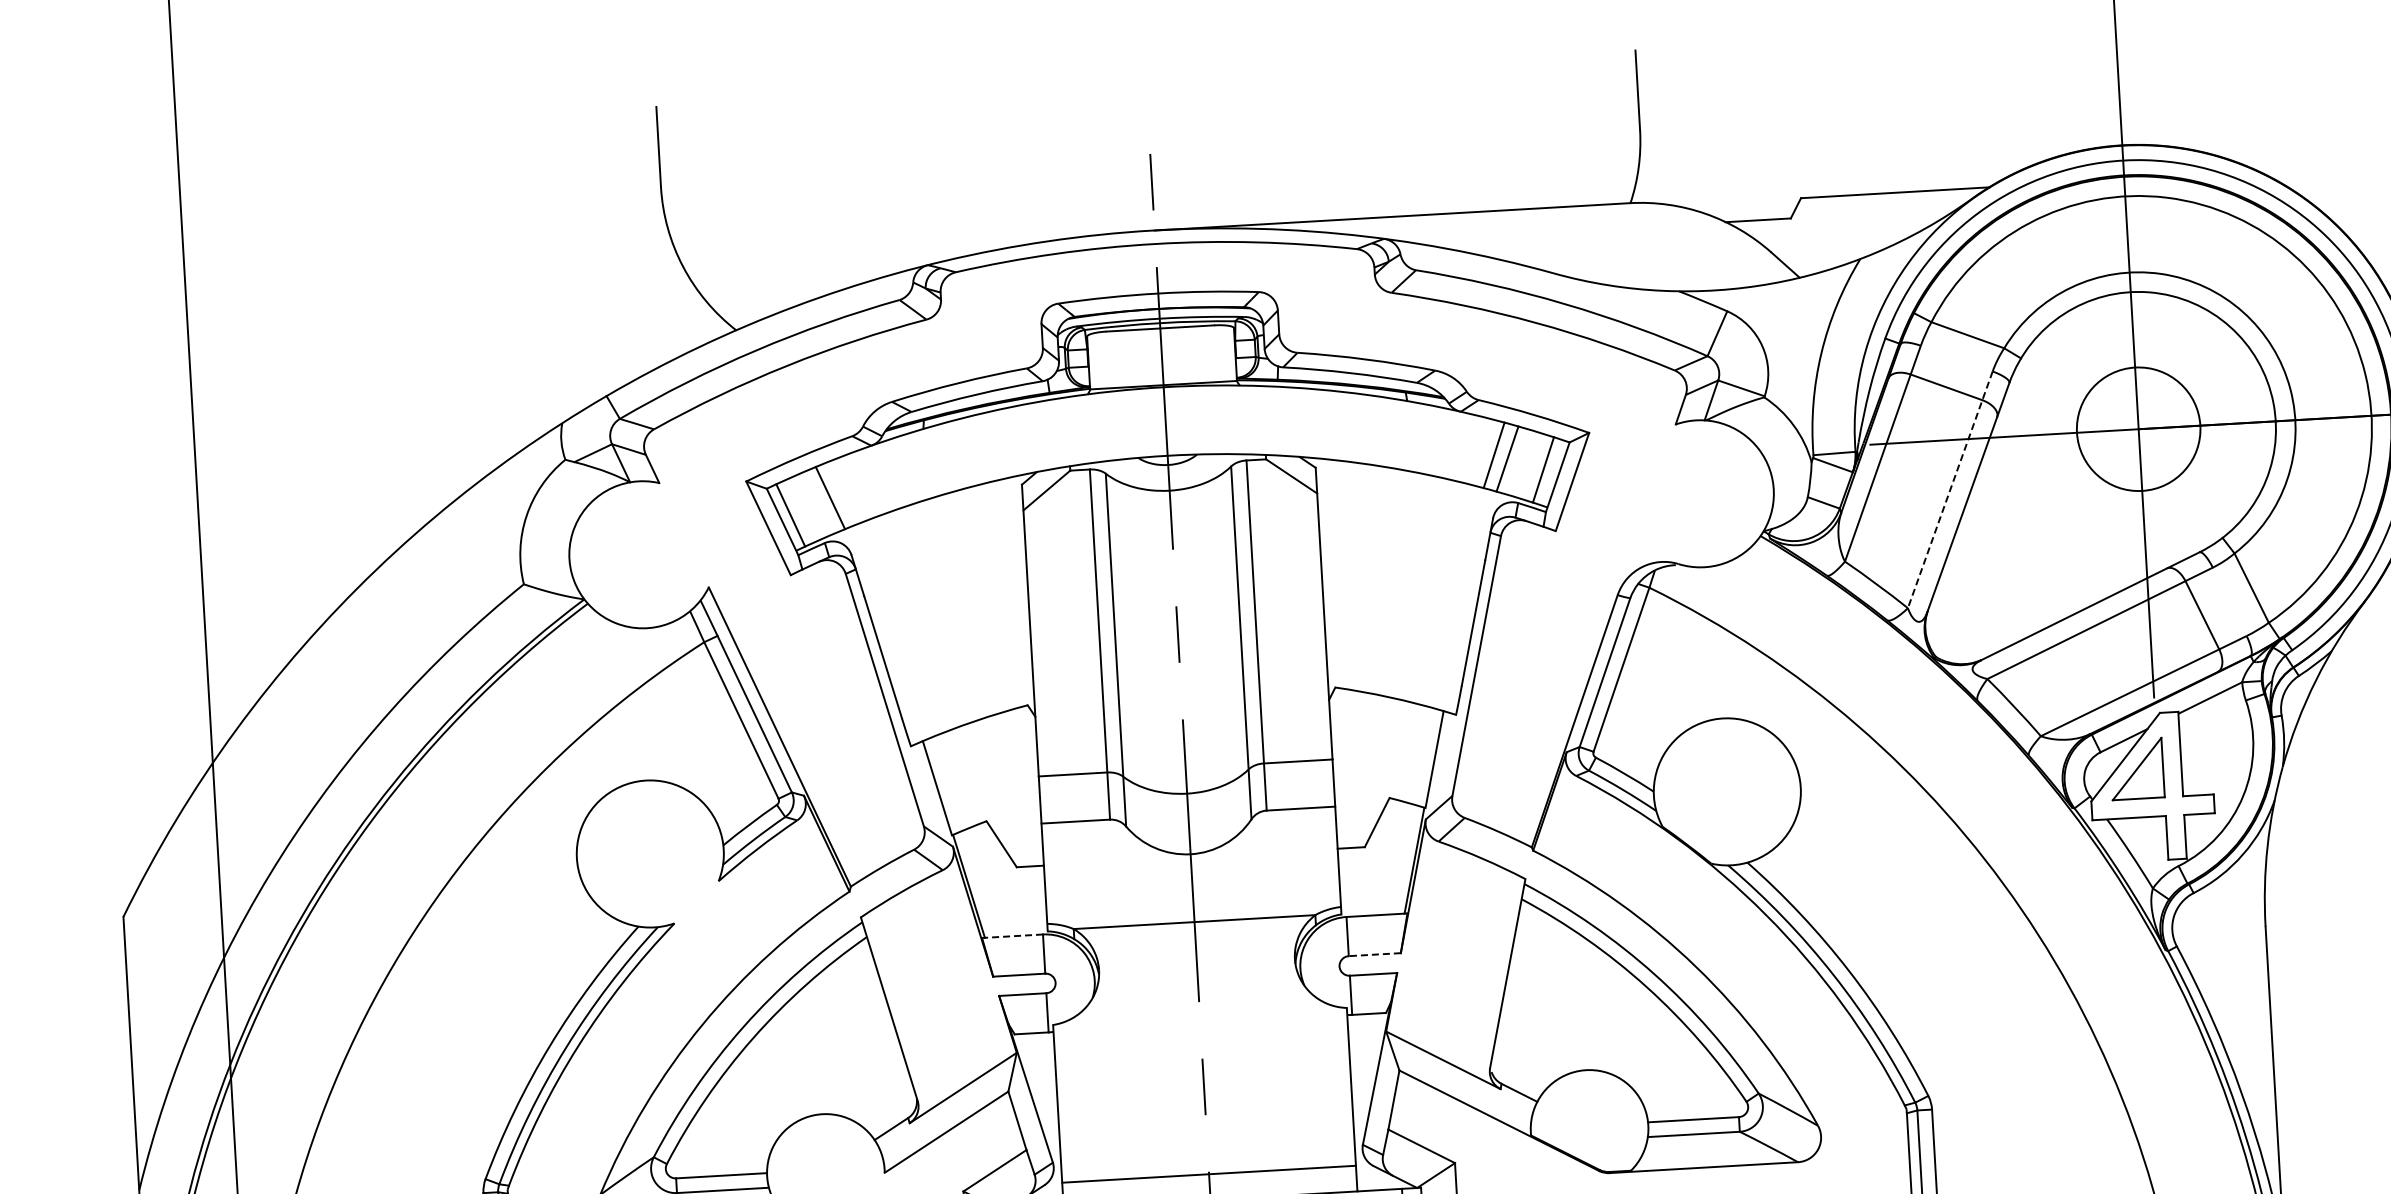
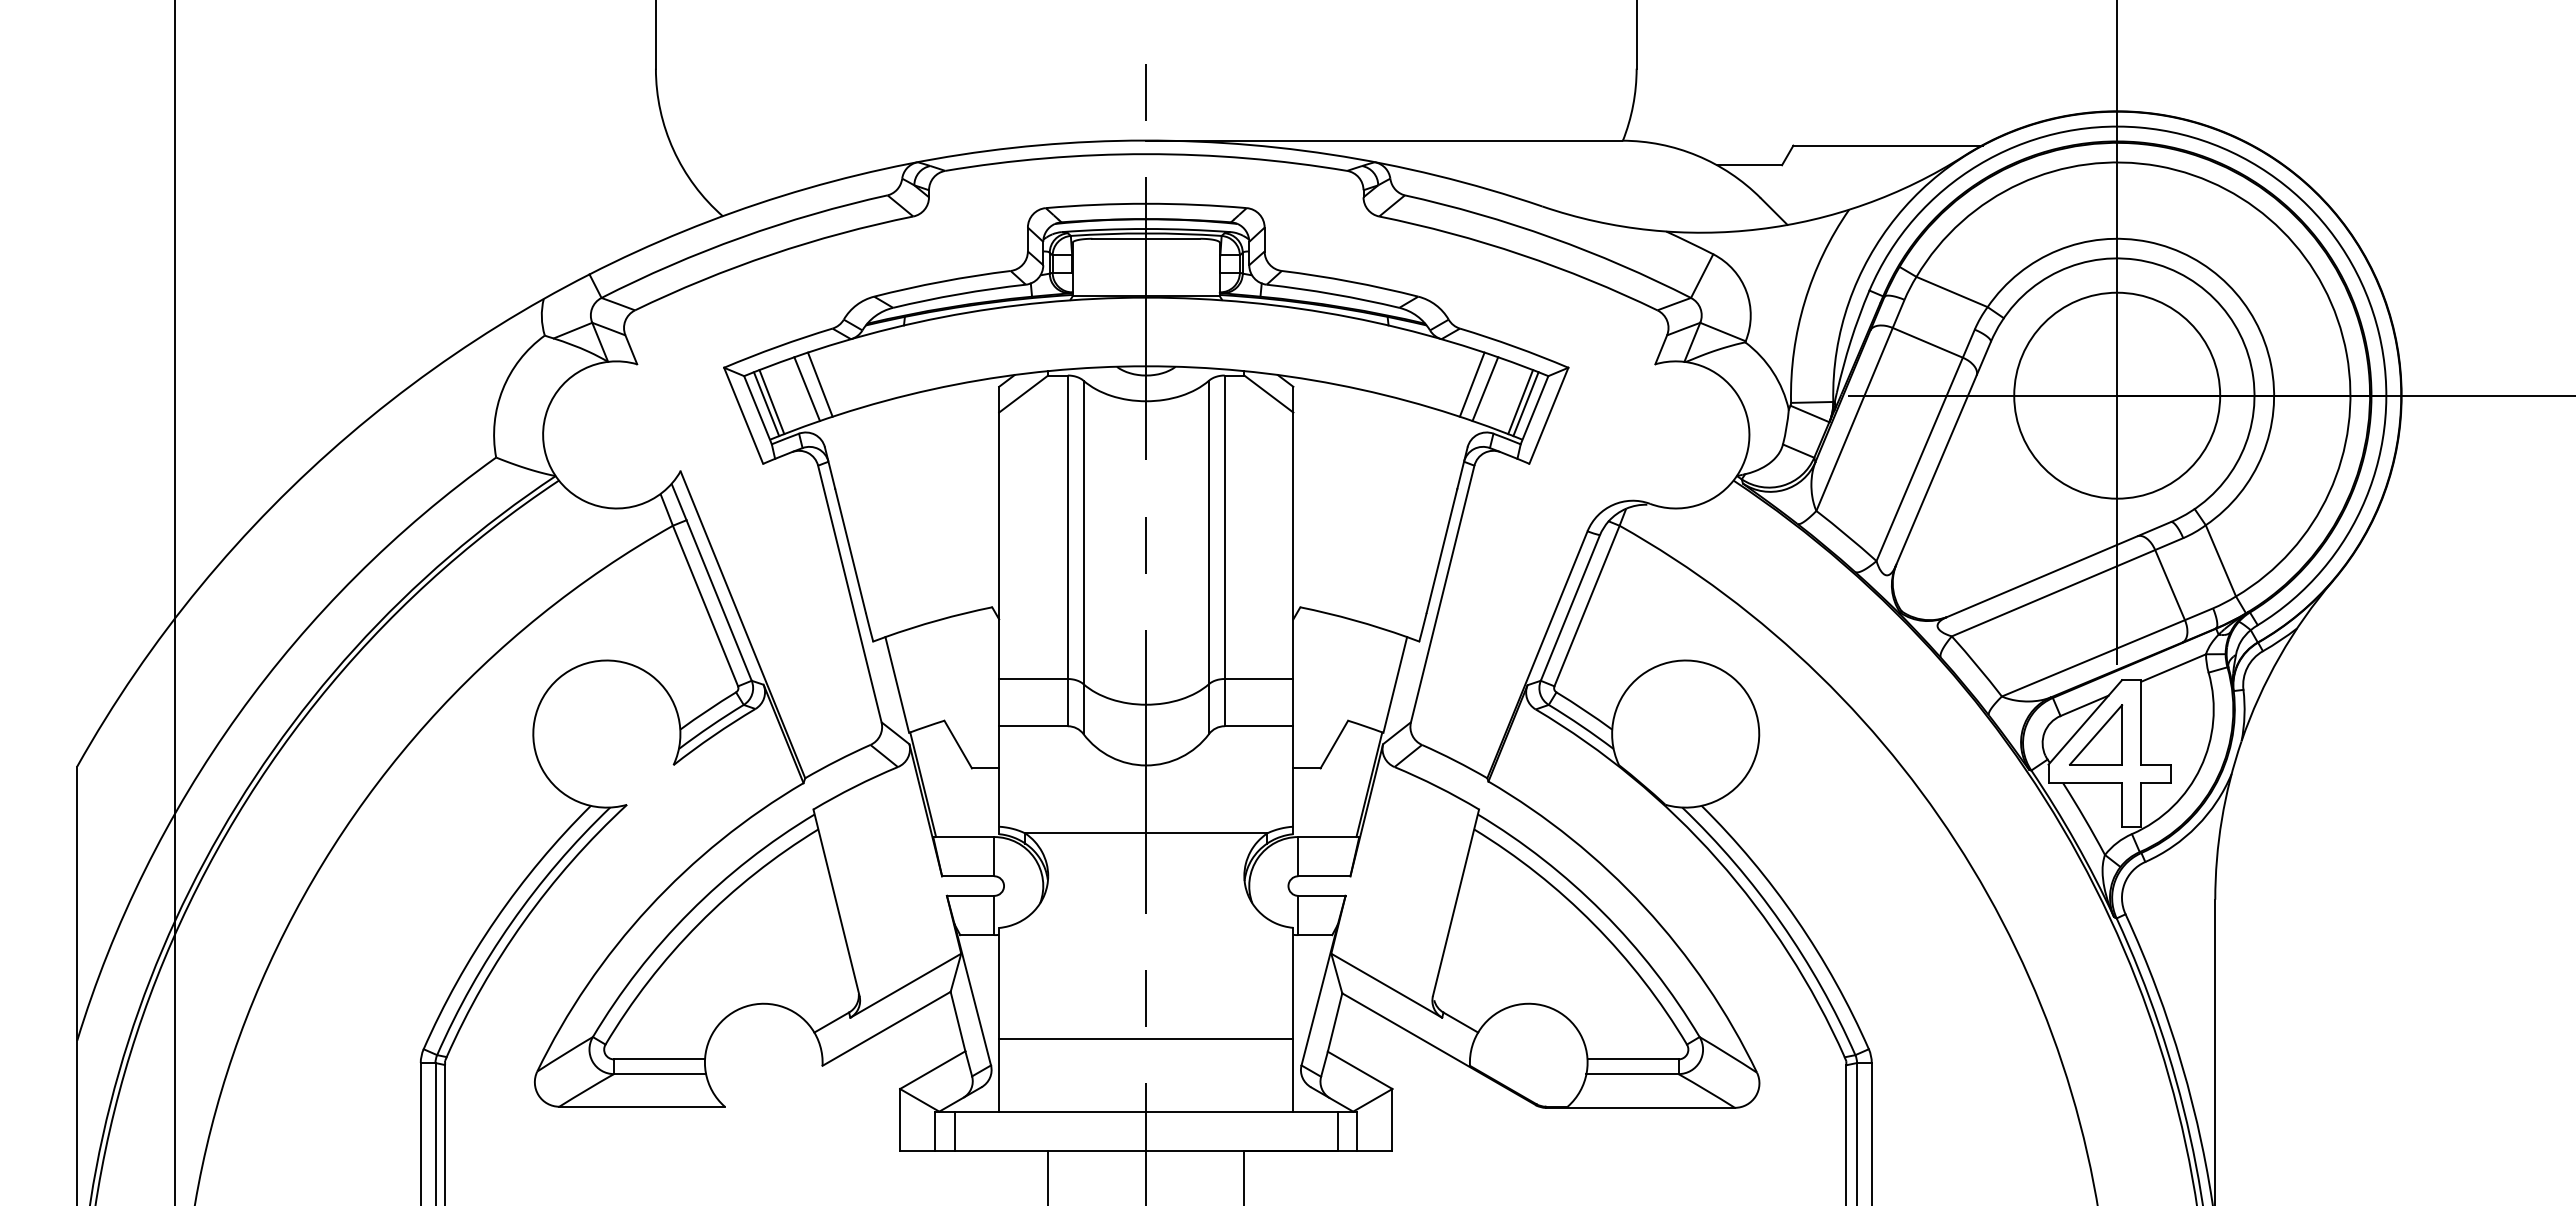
circle: (2138, 429) -> (2117, 395), size x1.67
line: (1548, 472) -> (1525, 404), added
line: (1950, 489) -> (1925, 445), dashed -> solid
line: (842, 492) -> (819, 384), added
line: (795, 513) -> (771, 402), added
line: (1012, 936) -> (963, 837), dashed -> solid
line: (1373, 954) -> (1323, 876), dashed -> solid
line: (1209, 1173) -> (1146, 1038), moved

